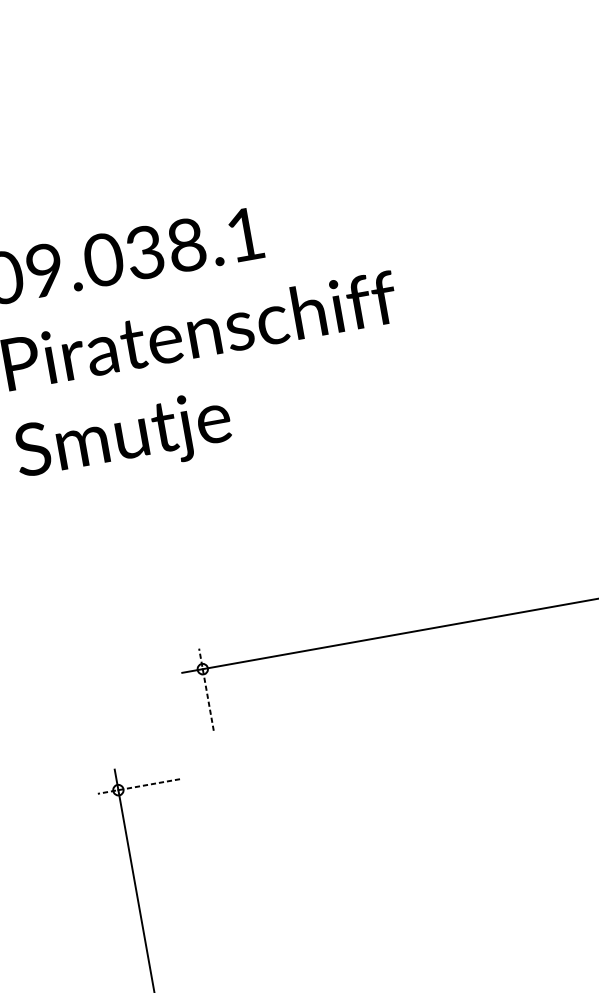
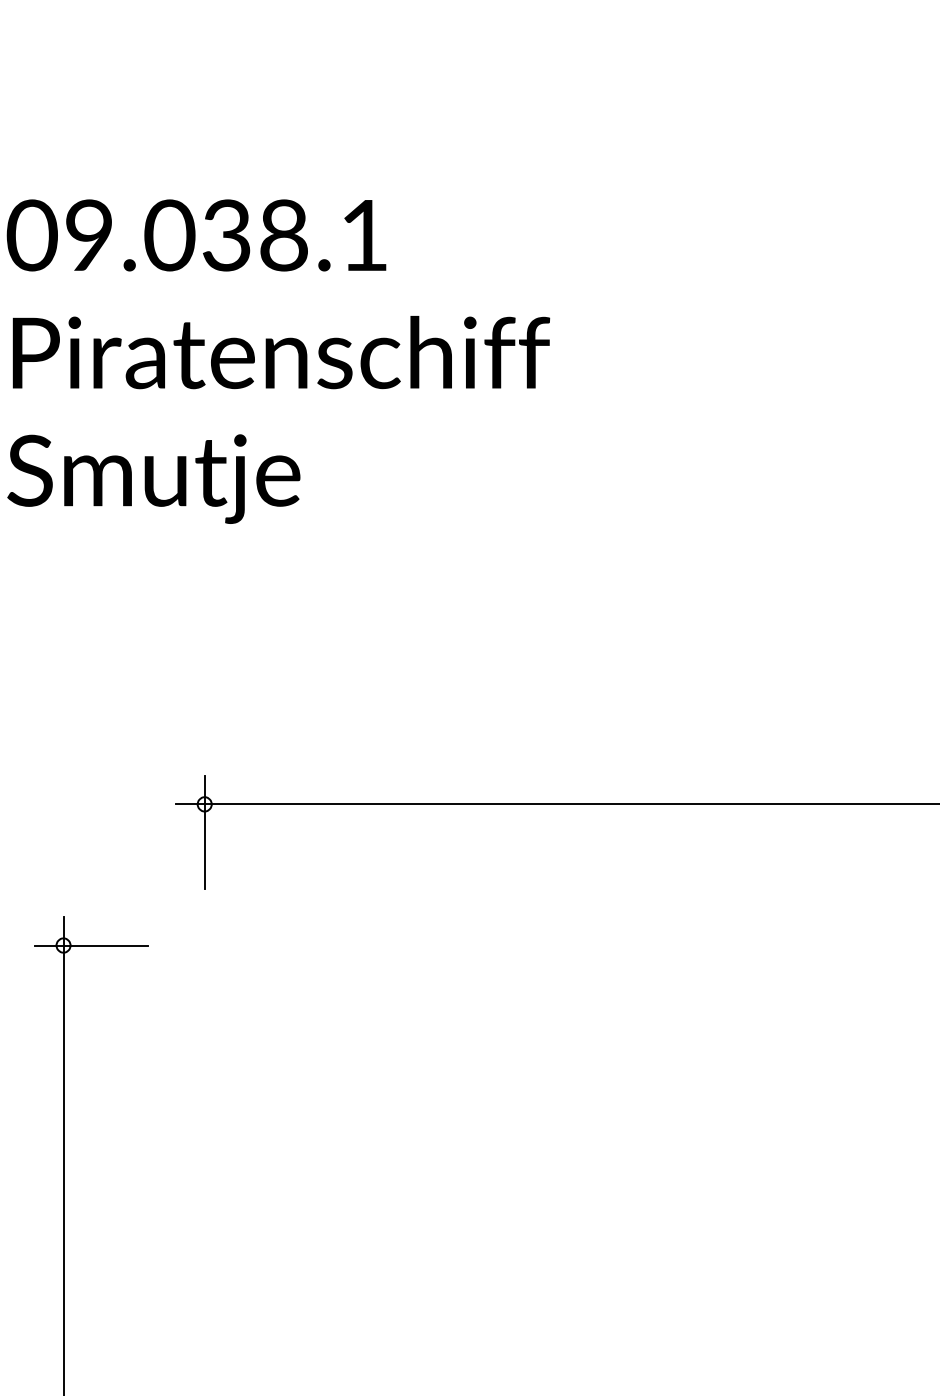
line: (206, 689) -> (204, 832), dashed -> solid
line: (138, 786) -> (91, 945), dashed -> solid

